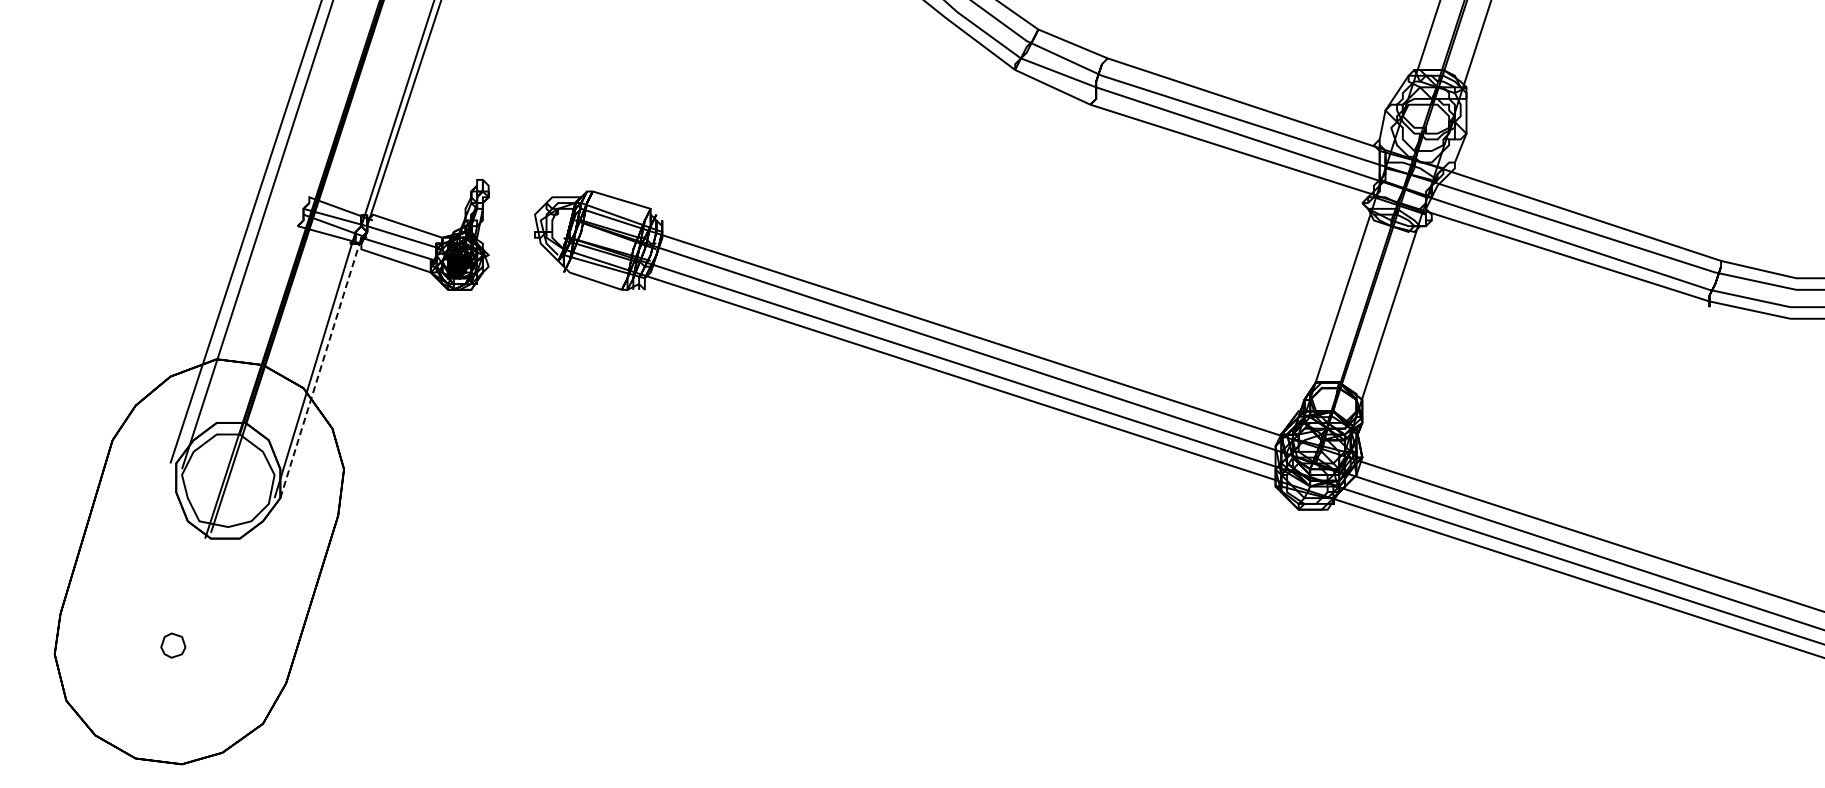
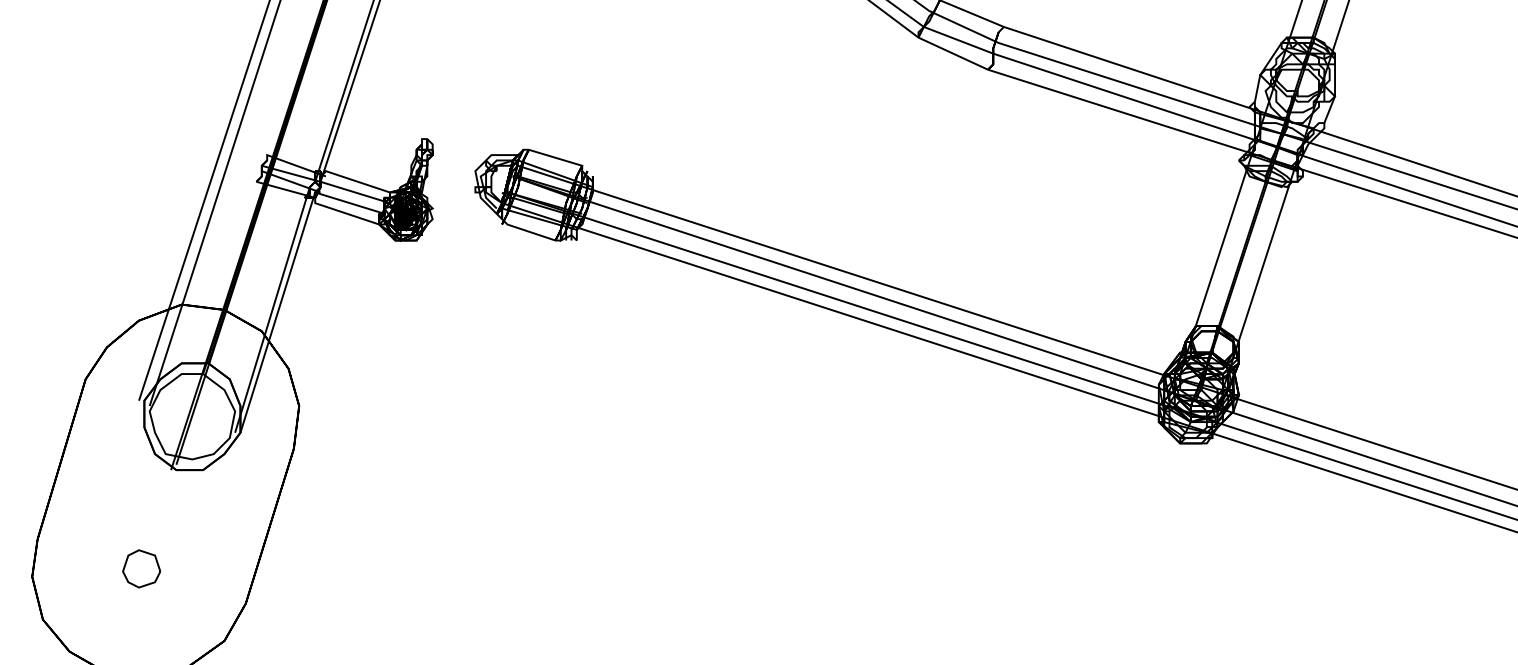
line: (321, 367) -> (278, 312), dashed -> solid
part: (173, 645) -> (141, 568), size x1.67

